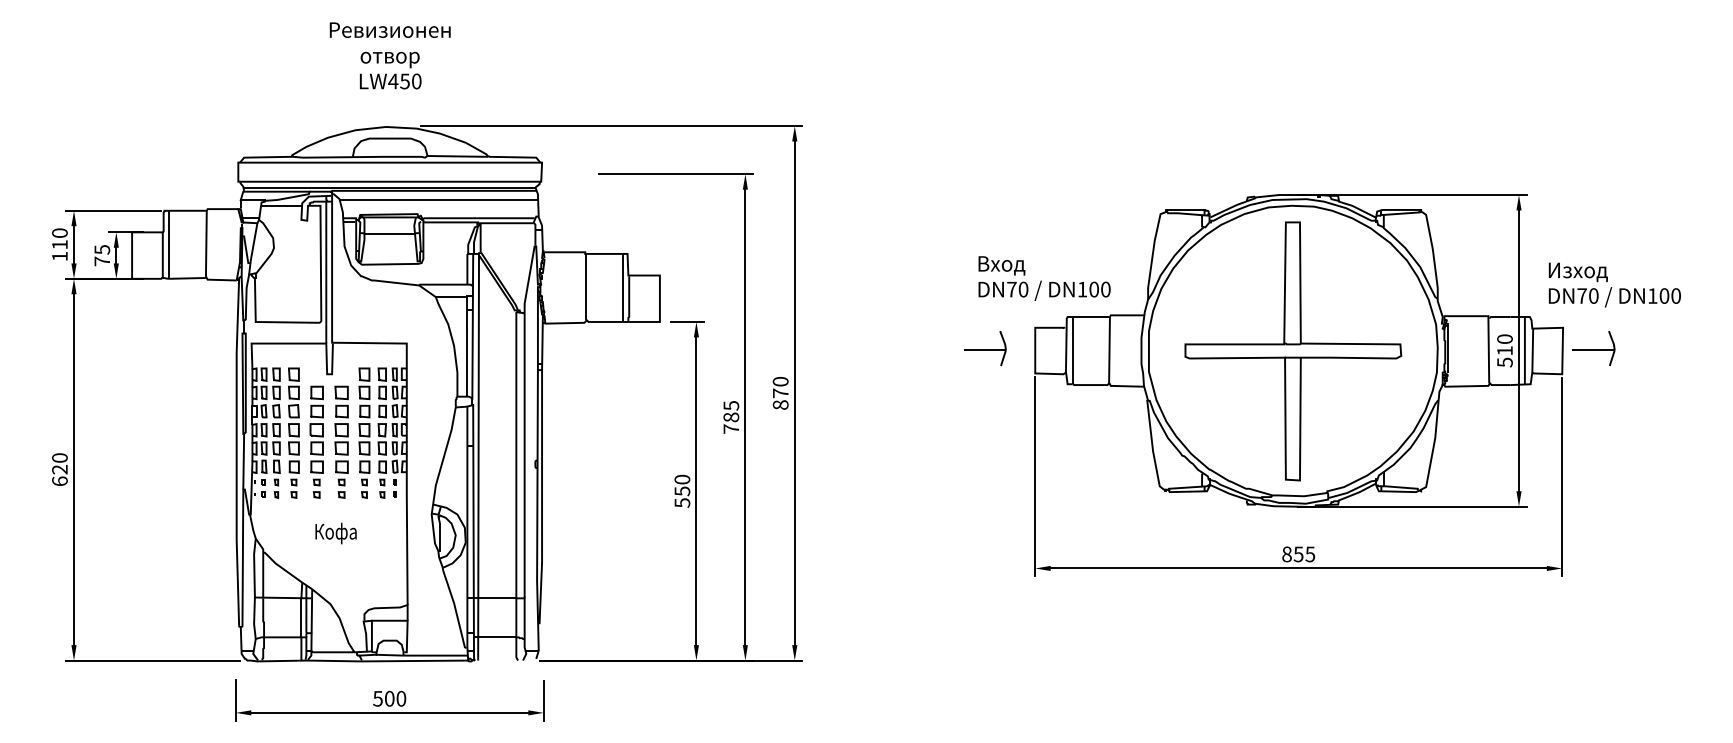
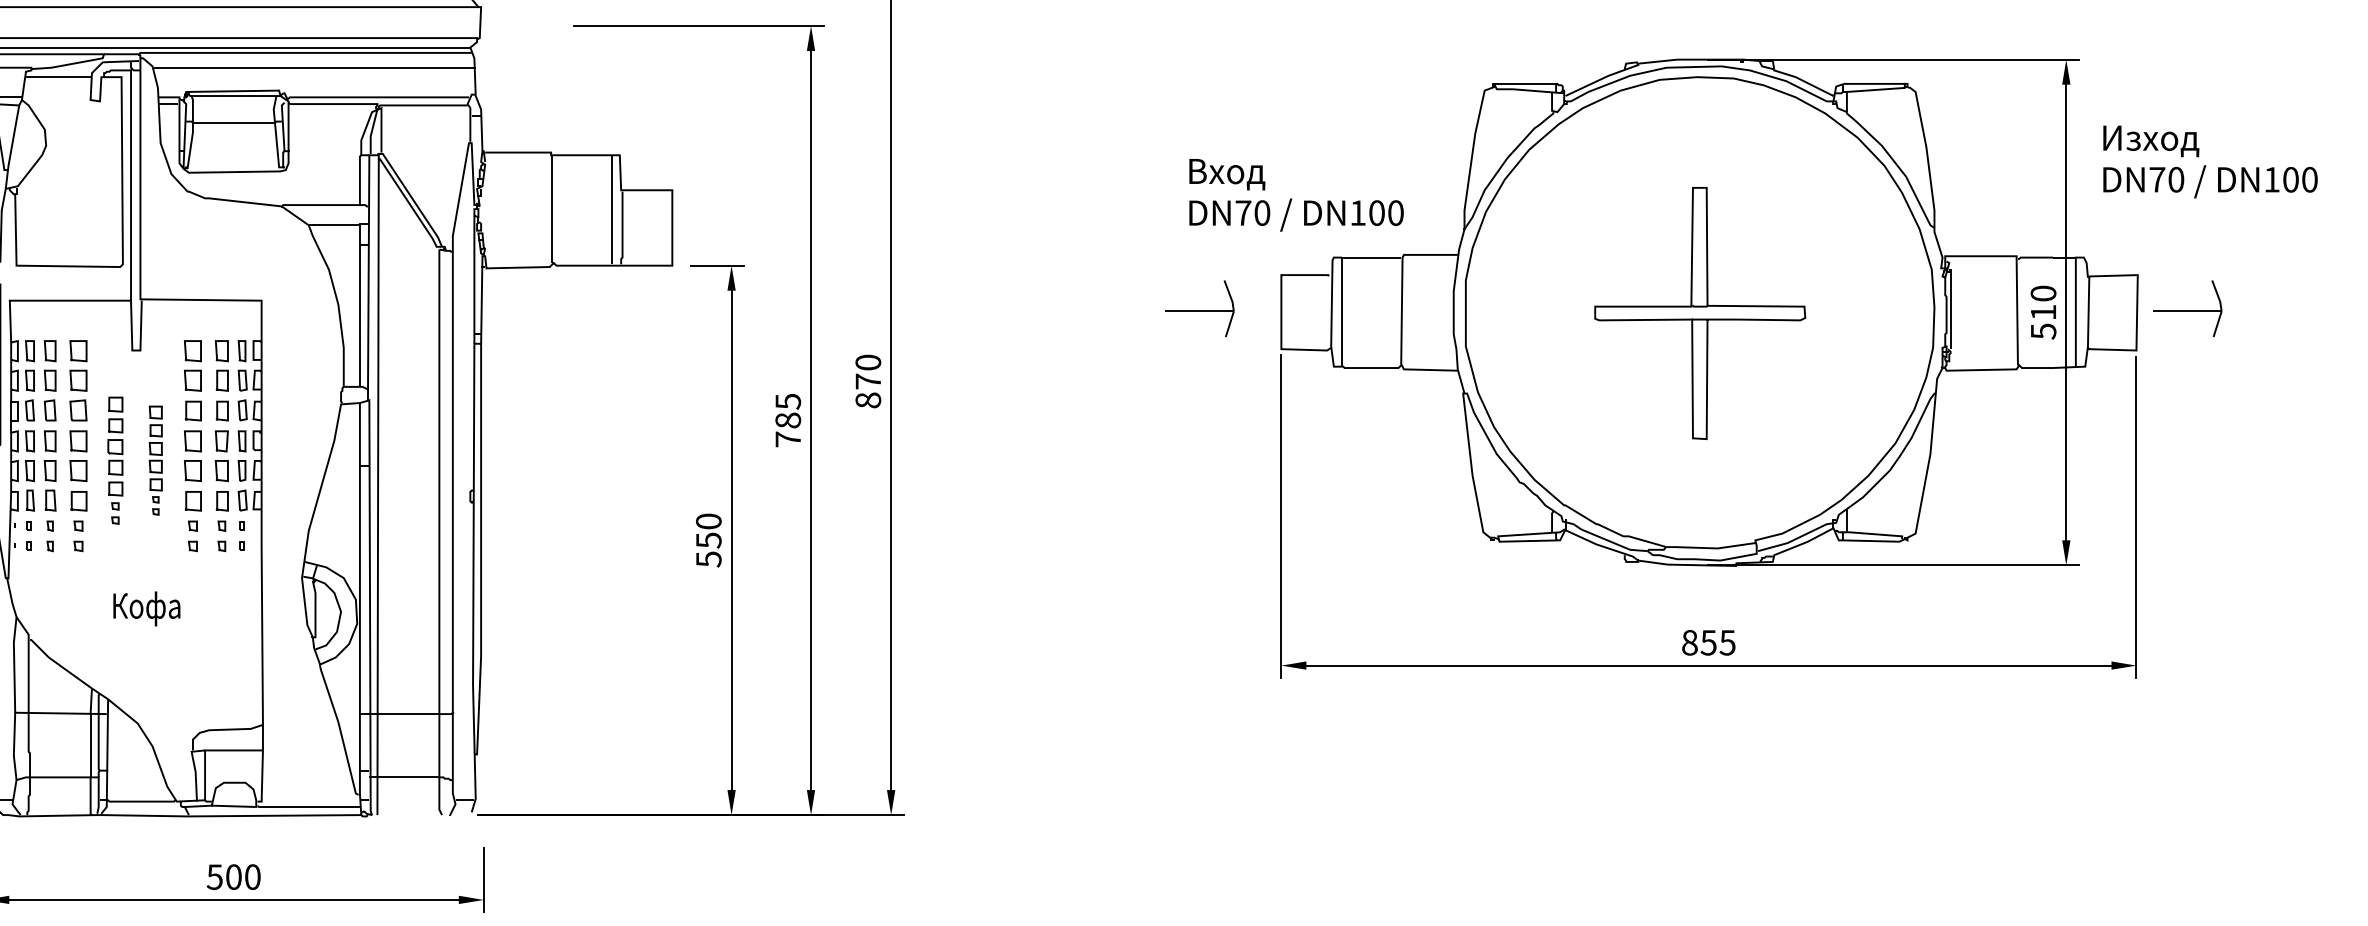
text: (1614, 284) -> (2209, 161), moved
part: (1293, 351) -> (1700, 313), size x0.6
part: (316, 441) -> (115, 459), size x0.7
part: (341, 441) -> (155, 459), size x0.6

